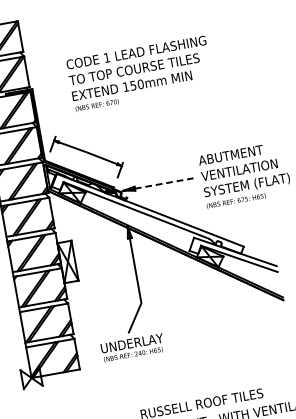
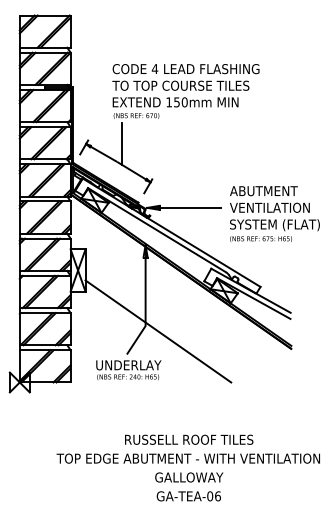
text: (106, 57) -> (154, 68), 1 -> 4
line: (88, 133) -> (122, 143), added
line: (164, 183) -> (191, 207), dashed -> solid
line: (154, 306) -> (158, 331), added

